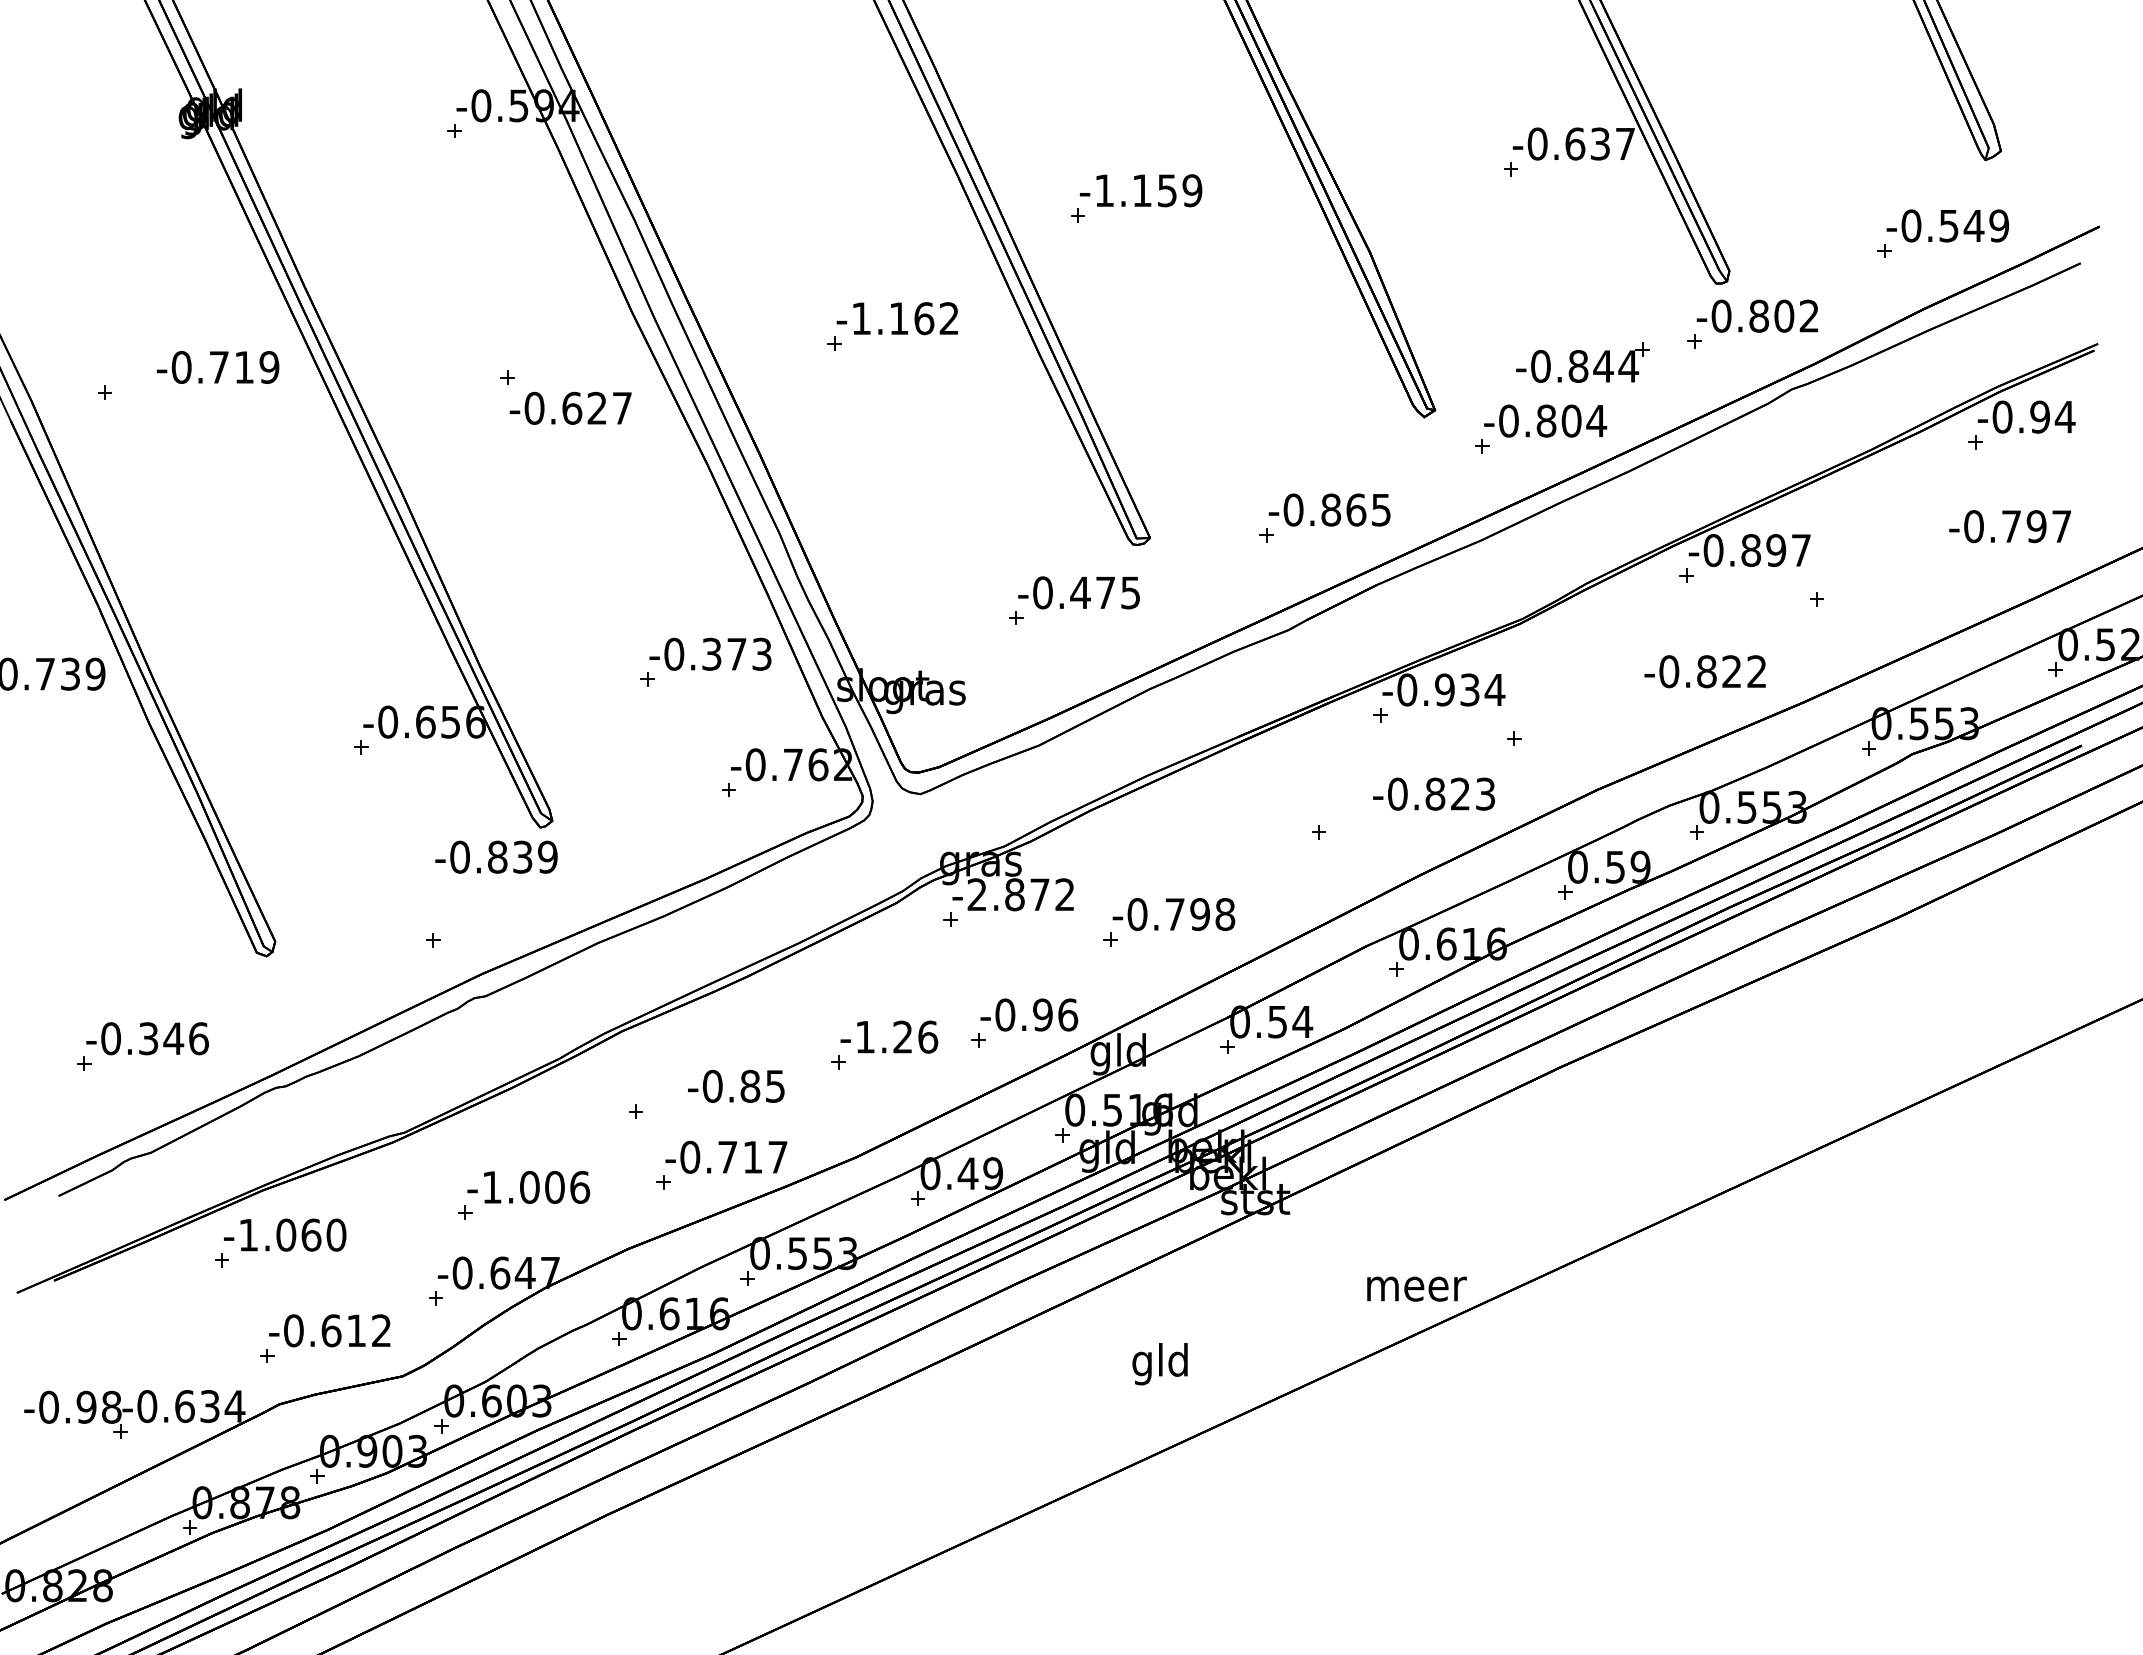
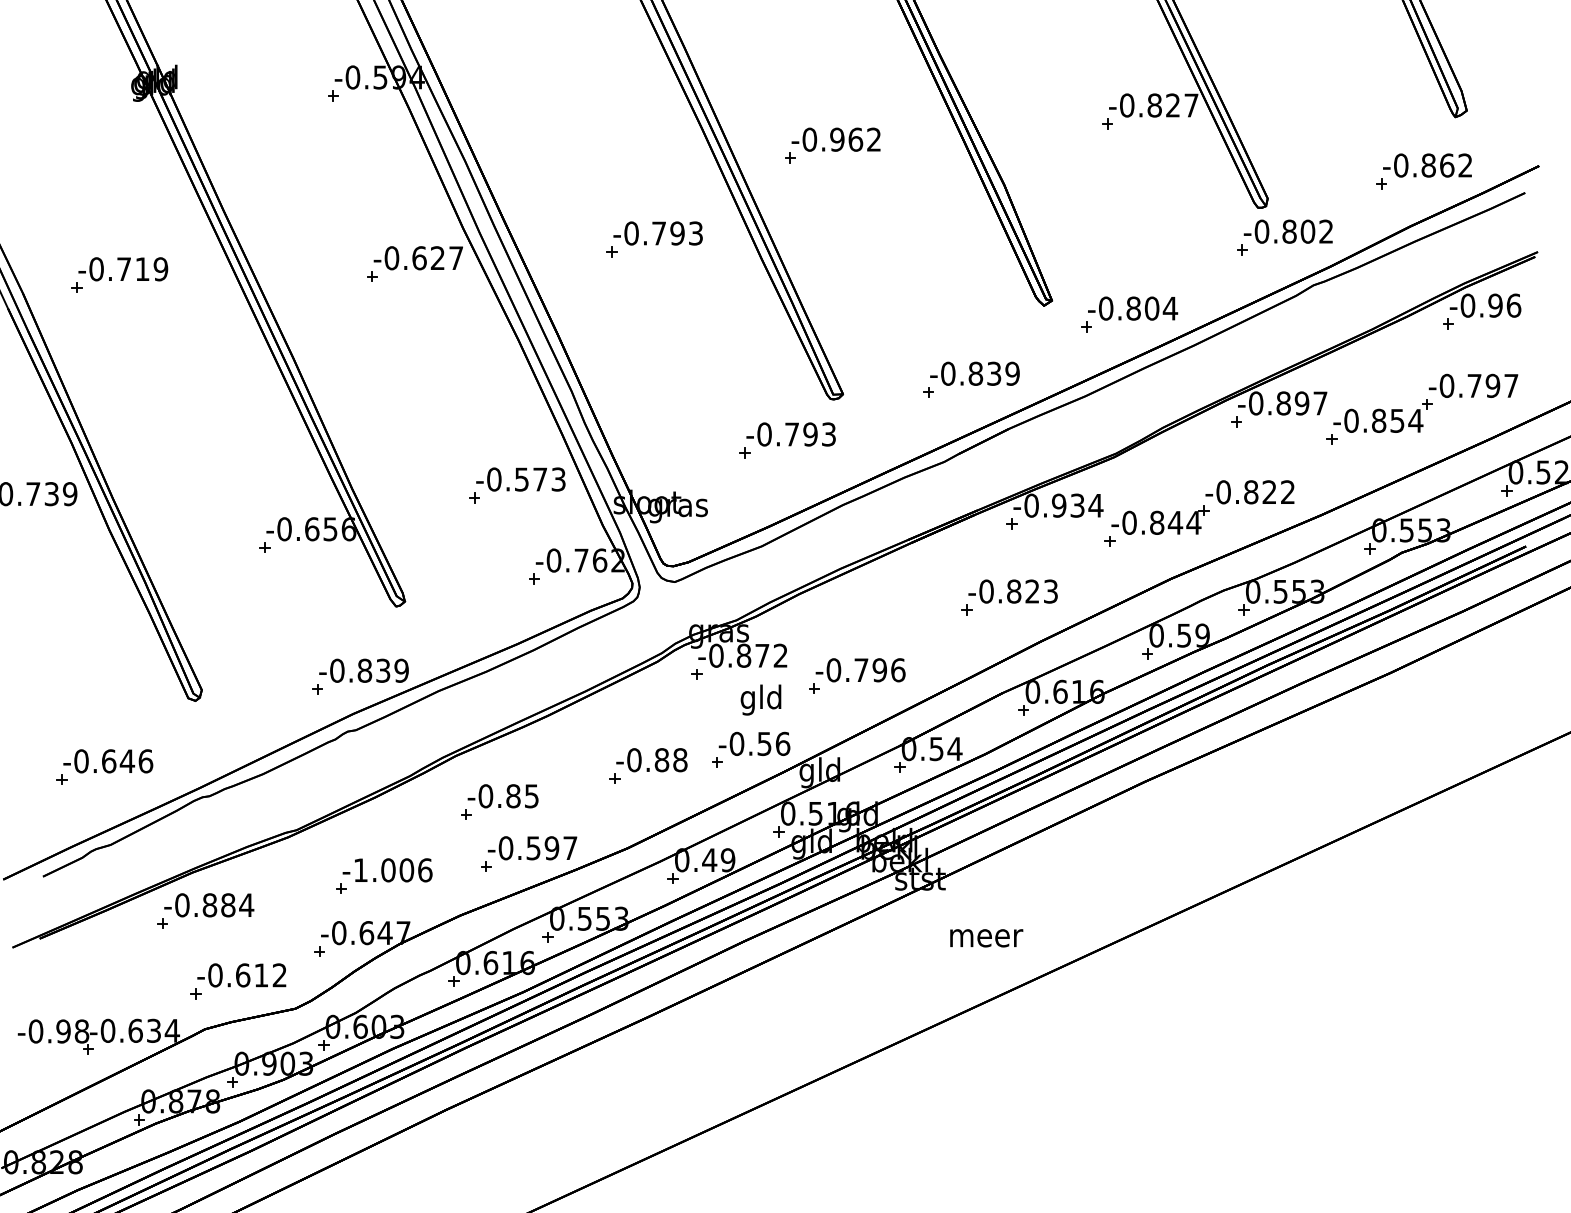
text: (1587, 143) -> (1163, 105), -0.637 -> -0.827
text: (1148, 190) -> (841, 139), -1.159 -> -0.962
text: (1974, 225) -> (1447, 165), -0.549 -> -0.862
text: (904, 318) -> (663, 233), -1.162 -> -0.793
part: (1582, 362) -> (1160, 520), moved
text: (218, 367) -> (123, 269), moved
text: (570, 407) -> (418, 257), moved
text: (2064, 416) -> (1513, 305), -0.94 -> -0.96
text: (1368, 509) -> (1003, 373), -0.865 -> -0.839
part: (1886, 567) -> (1382, 415), added
text: (1105, 592) -> (810, 434), -0.475 -> -0.793
text: (712, 653) -> (522, 478), -0.373 -> -0.573
text: (1433, 793) -> (1012, 591), moved
text: (496, 856) -> (364, 670), moved
text: (977, 894) -> (716, 655), -2.872 -> -0.872
text: (1225, 914) -> (898, 670), -0.798 -> -0.796
text: (1042, 1014) -> (764, 743), -0.96 -> -0.56
text: (896, 1036) -> (657, 759), -1.26 -> -0.88
text: (148, 1038) -> (108, 761), -0.346 -> -0.646
text: (736, 1085) -> (503, 795), moved
text: (740, 1156) -> (542, 847), -0.717 -> -0.597
text: (292, 1234) -> (214, 904), -1.060 -> -0.884
text: (1416, 1288) -> (986, 937), moved
text: (1159, 1364) -> (760, 700), moved

